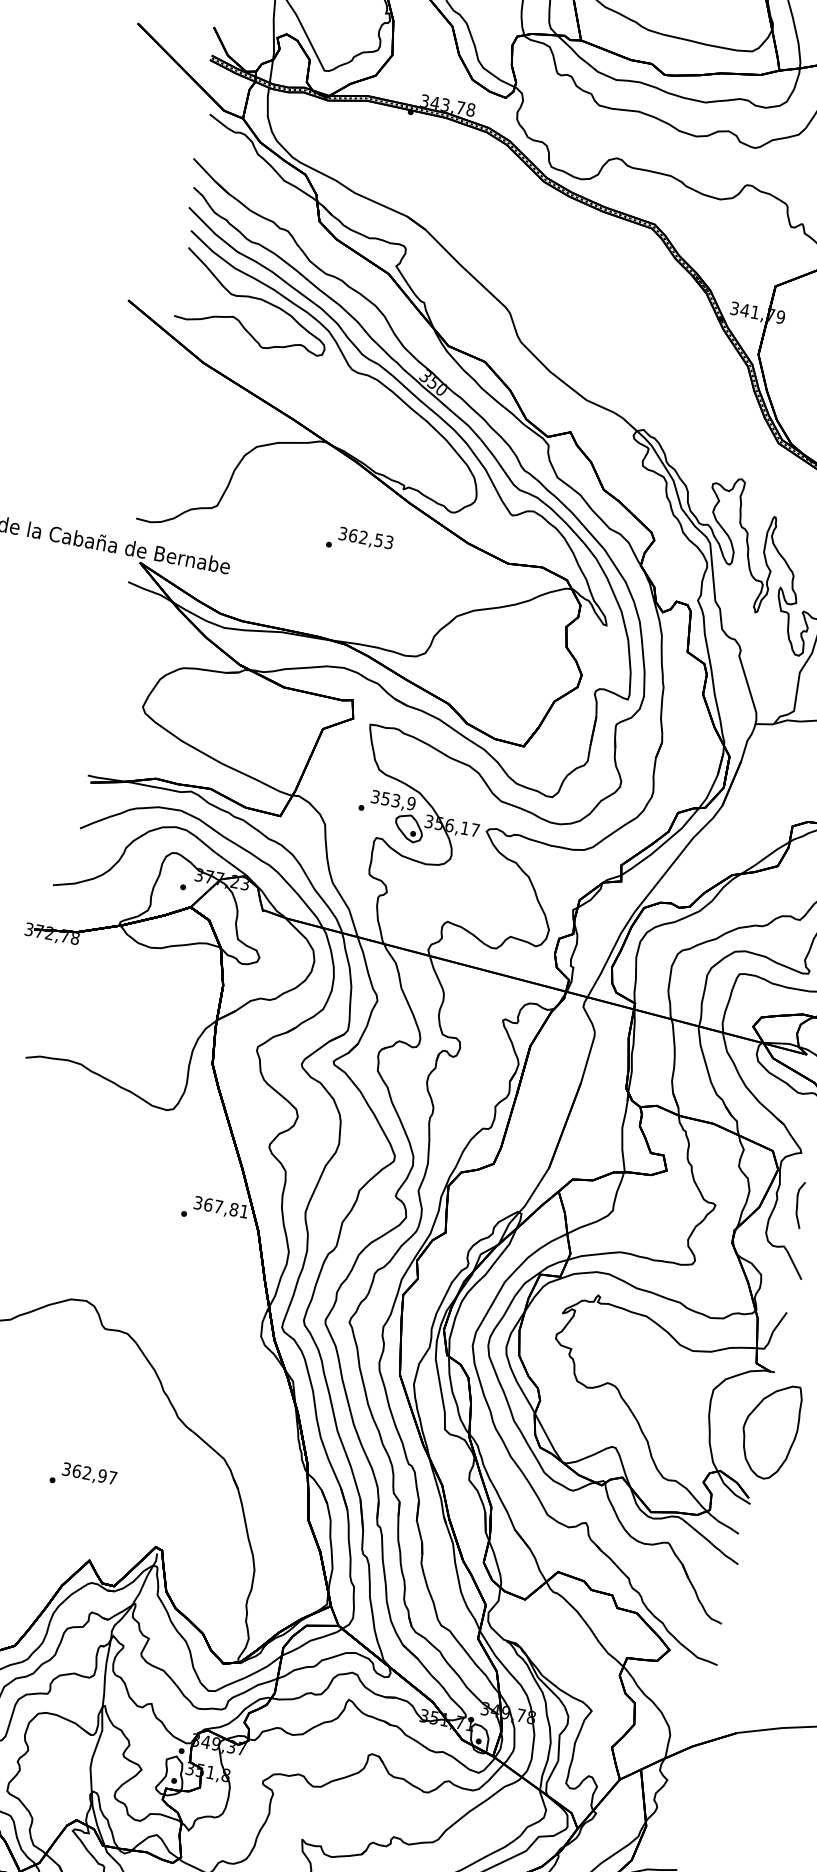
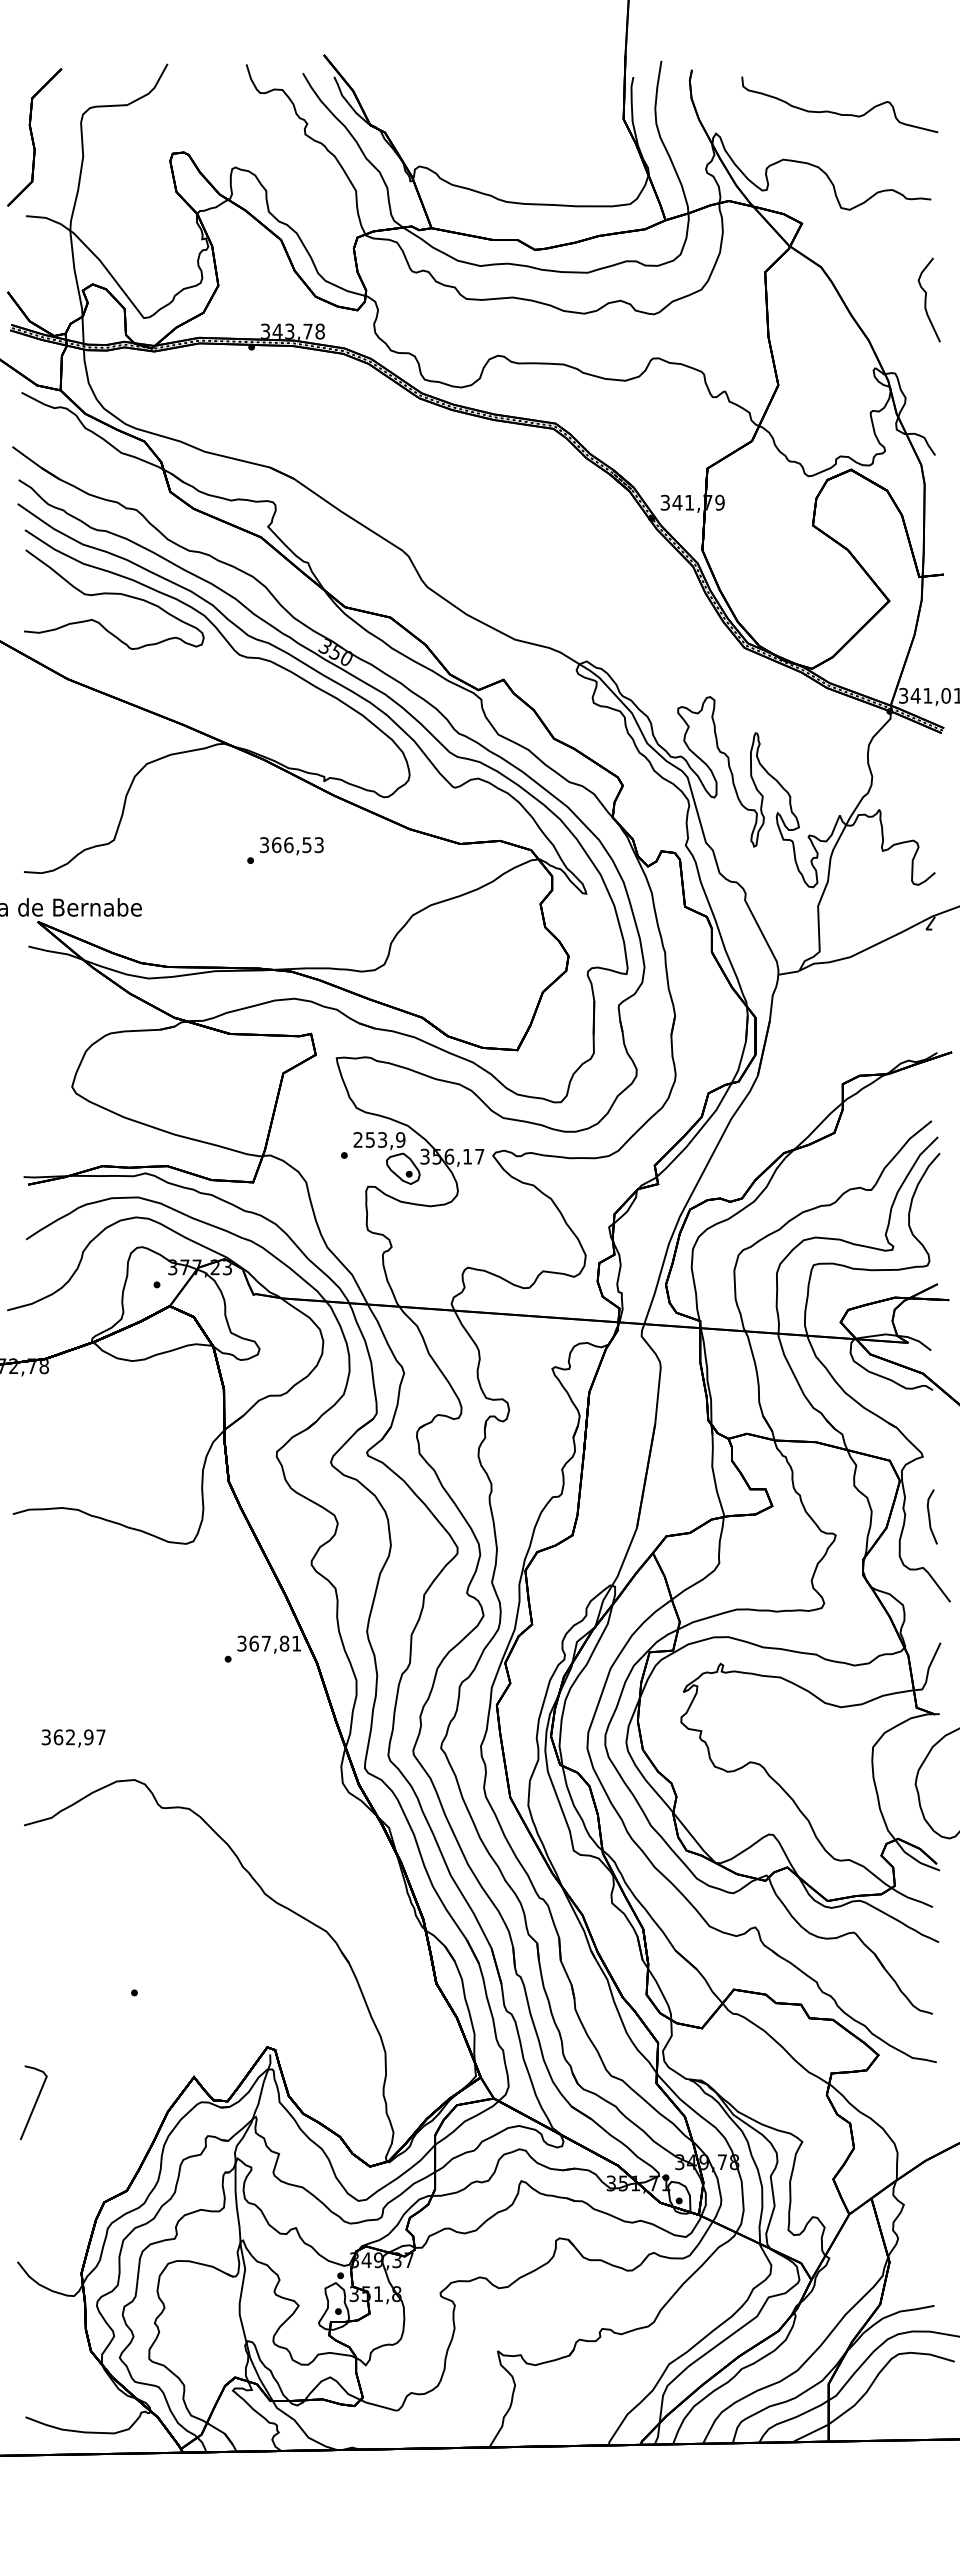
text: (363, 537) -> (288, 845), 362,53 -> 366,53
text: (375, 796) -> (357, 1139), 353,9 -> 253,9
text: (89, 1474) -> (73, 1738), moved

